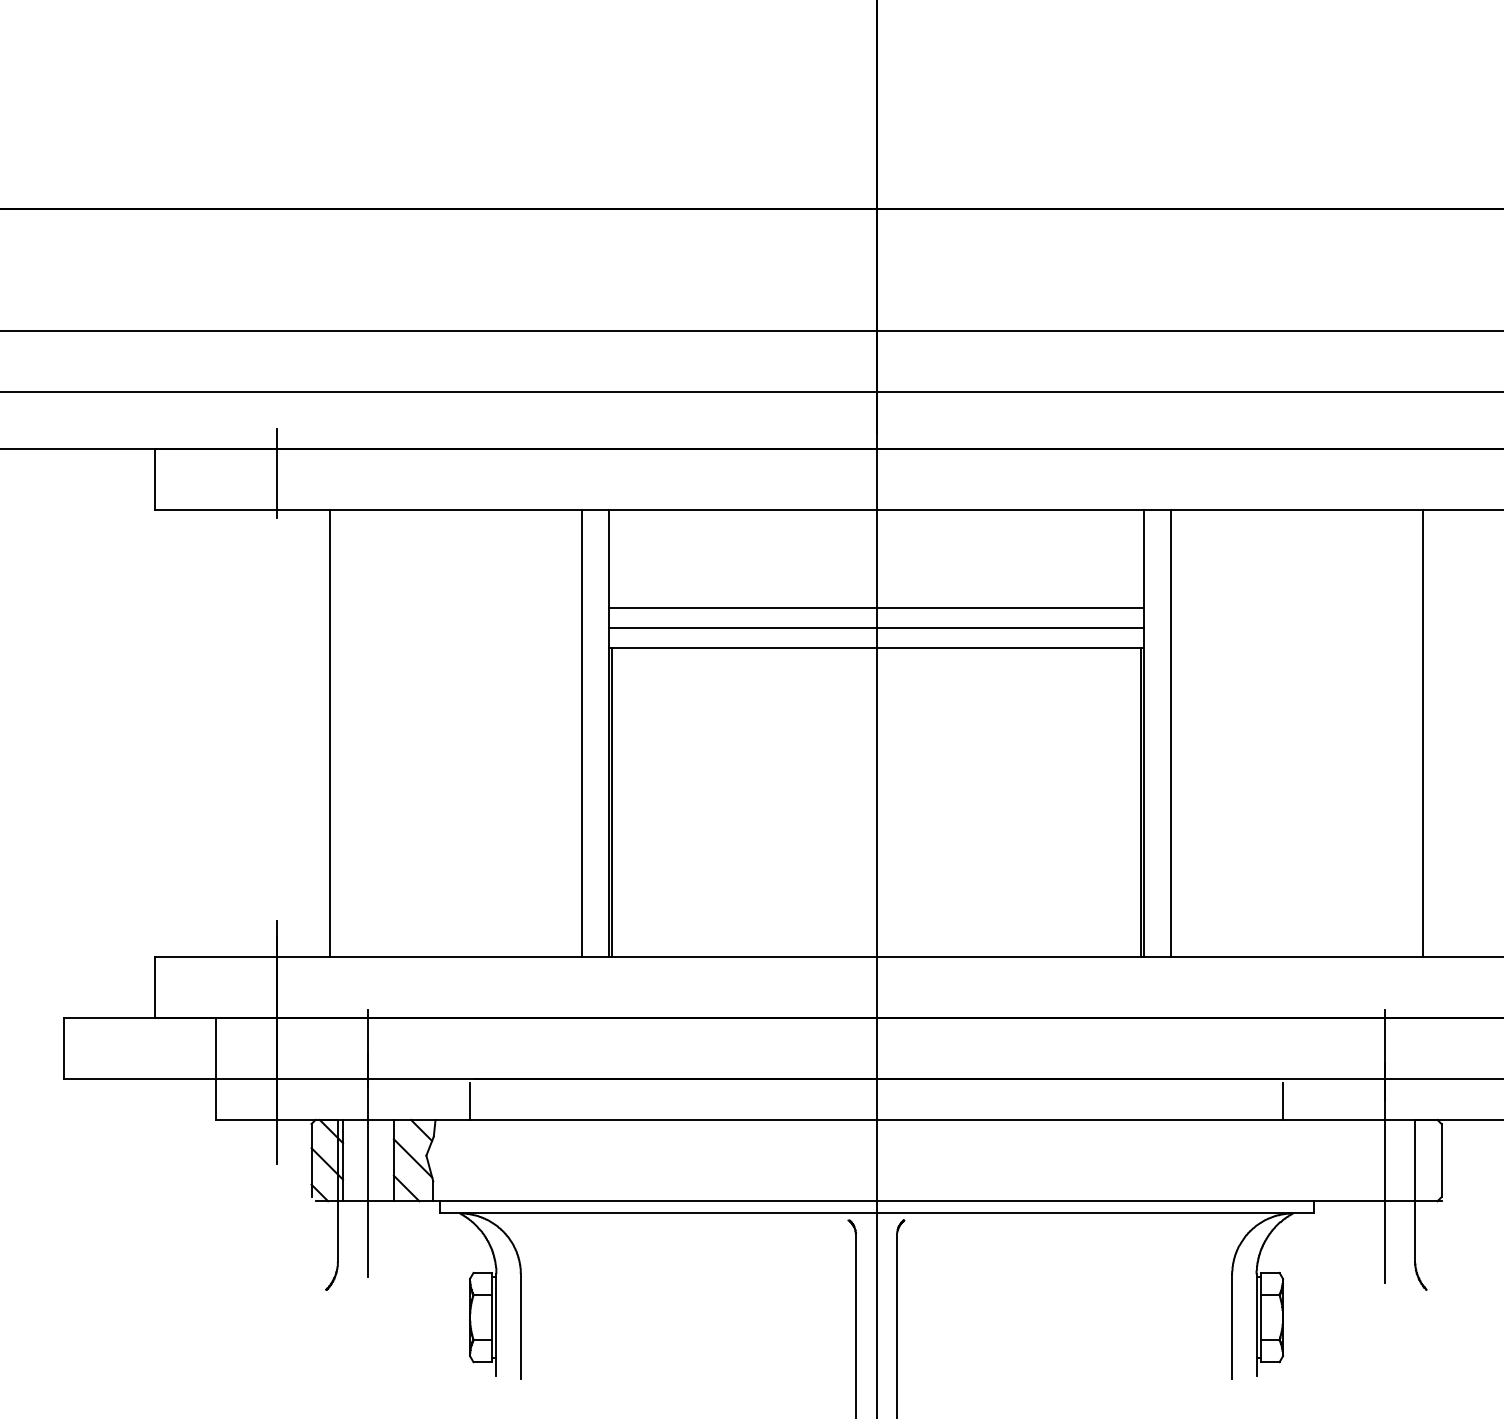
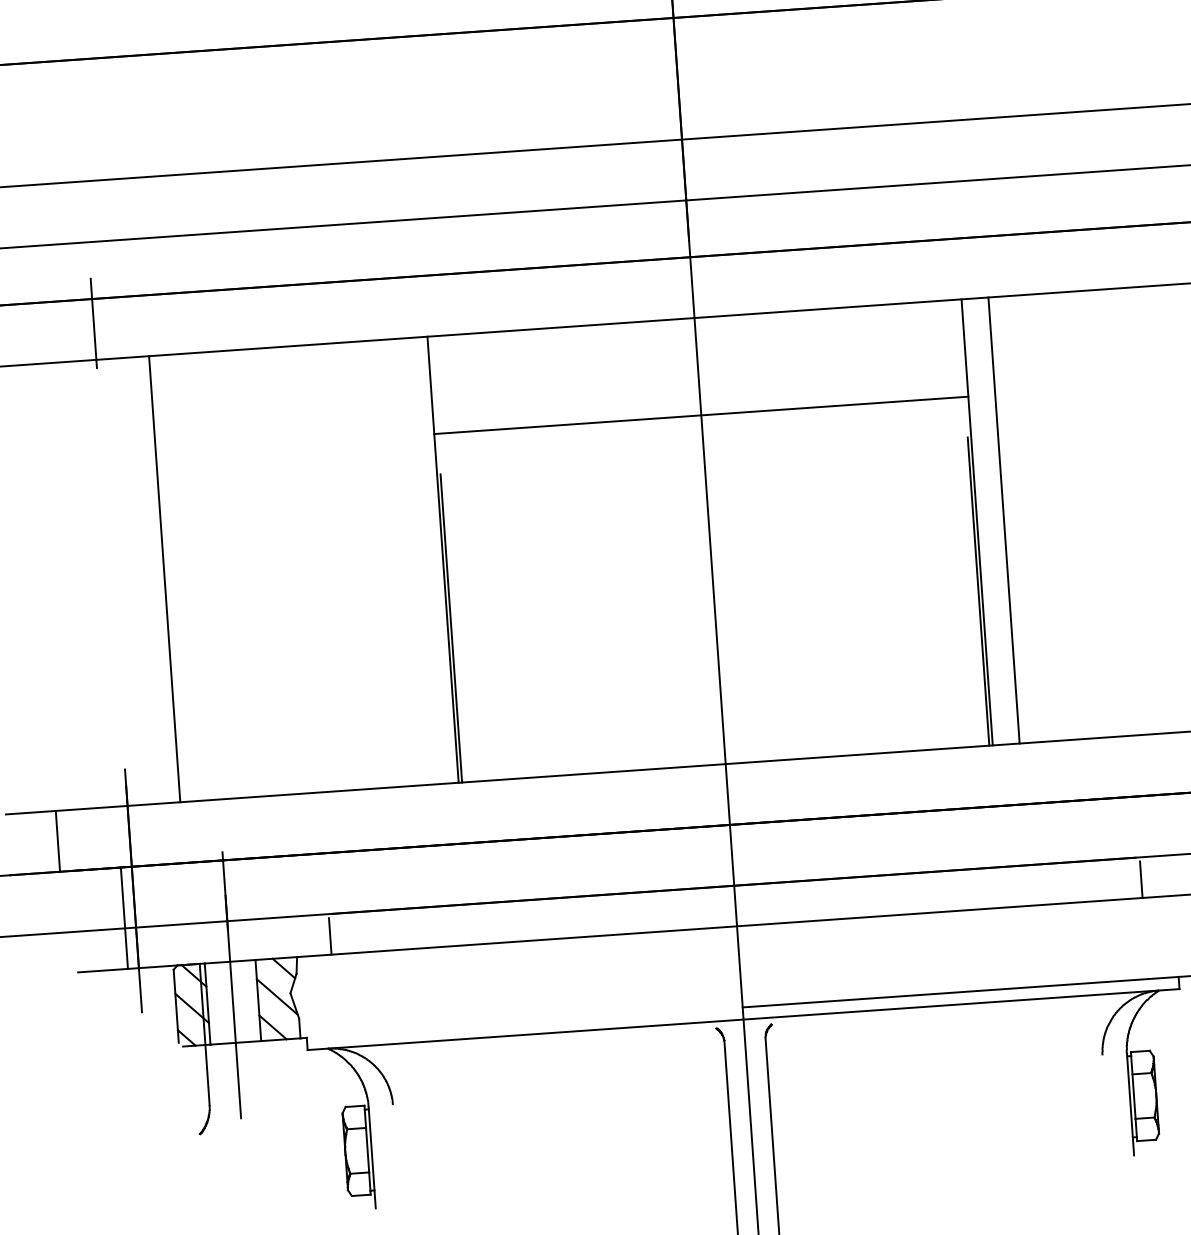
line: (876, 628) -> (702, 436), removed
line: (876, 648) -> (704, 456), removed
line: (581, 733) -> (415, 561), removed
line: (155, 987) -> (58, 840), moved
line: (215, 1068) -> (123, 917), moved
line: (657, 1201) -> (524, 1022), removed
line: (520, 1326) -> (396, 1157), removed
line: (1232, 1326) -> (1106, 1107), removed

